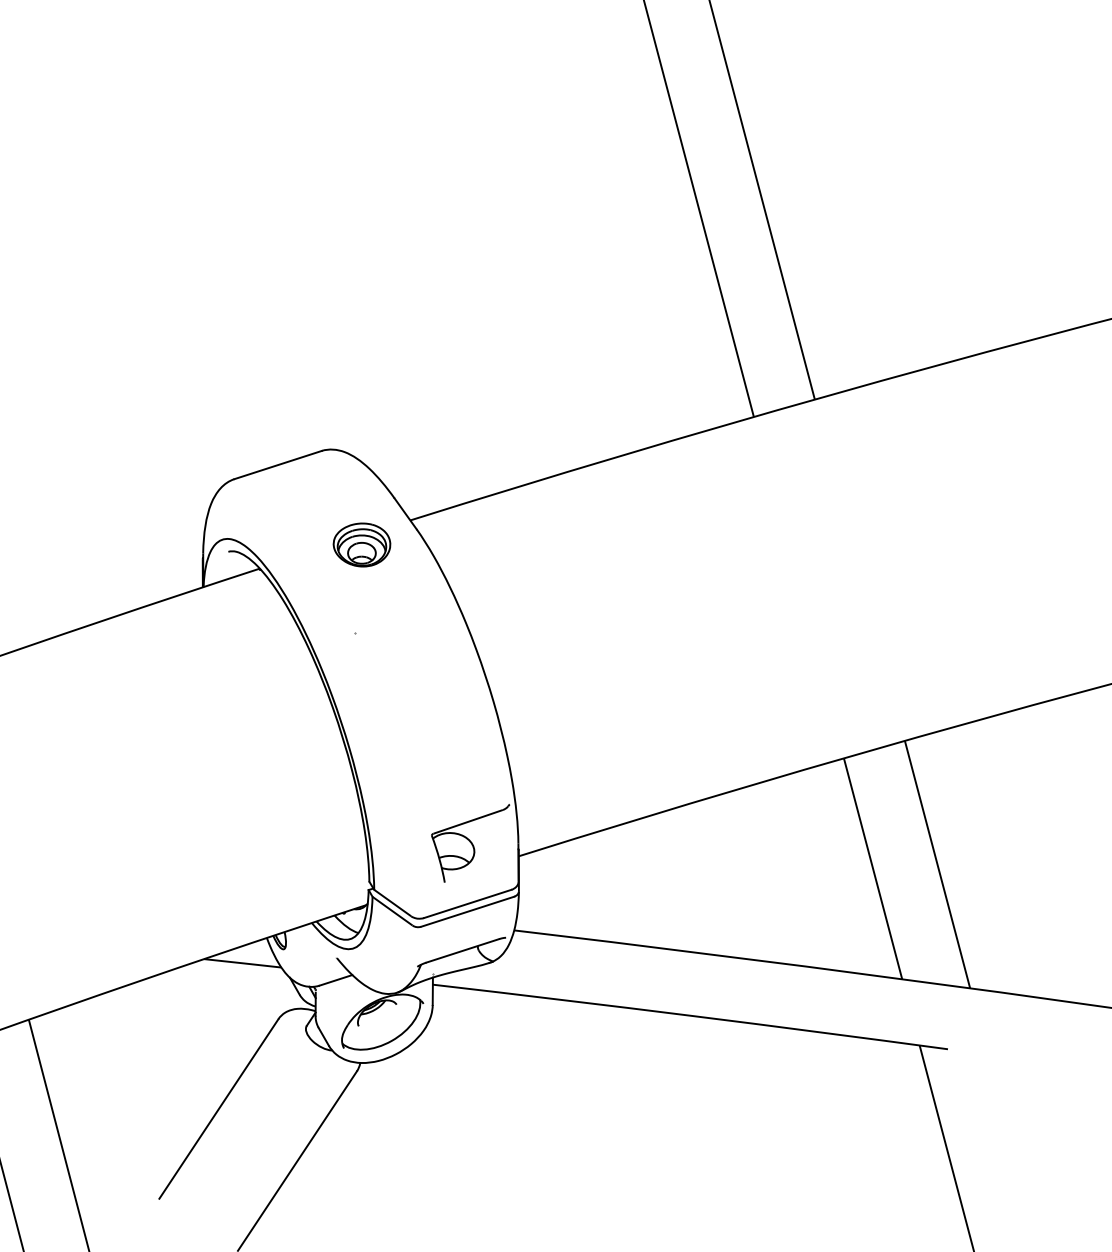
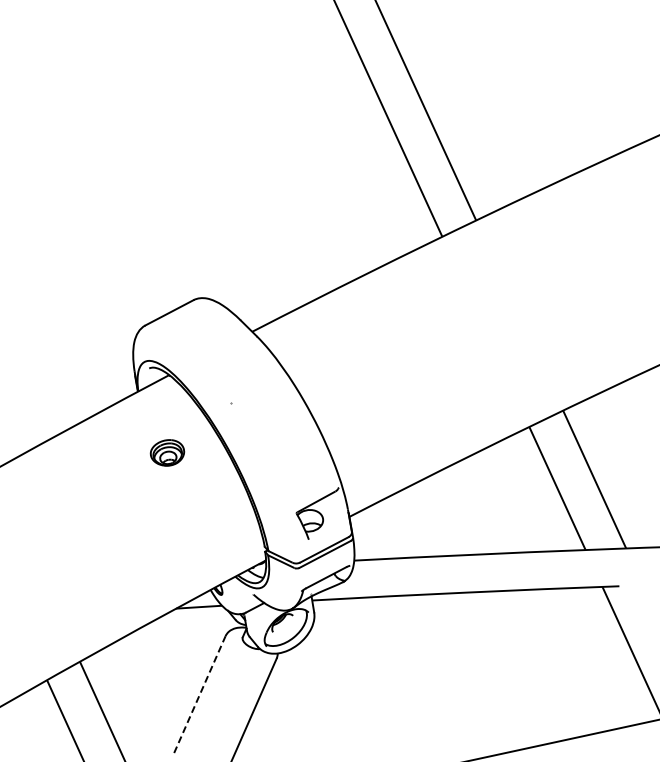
part: (362, 544) -> (167, 452), moved
line: (218, 1108) -> (199, 694), solid -> dashed

